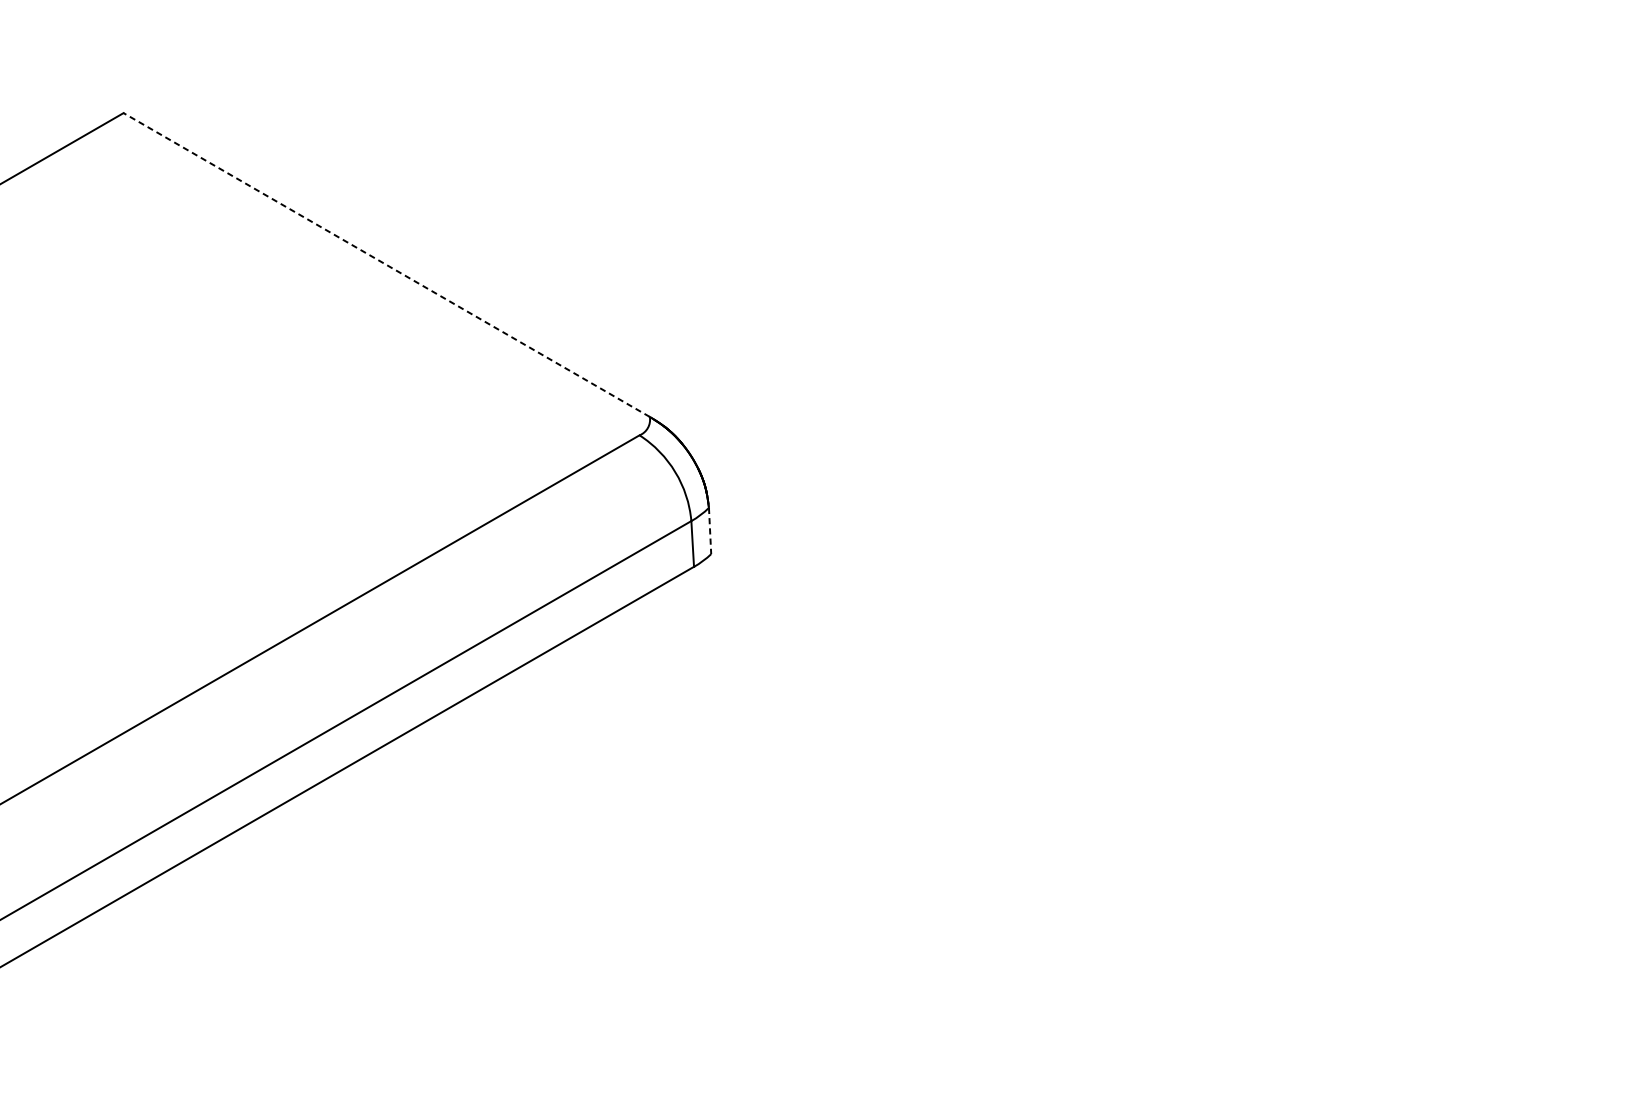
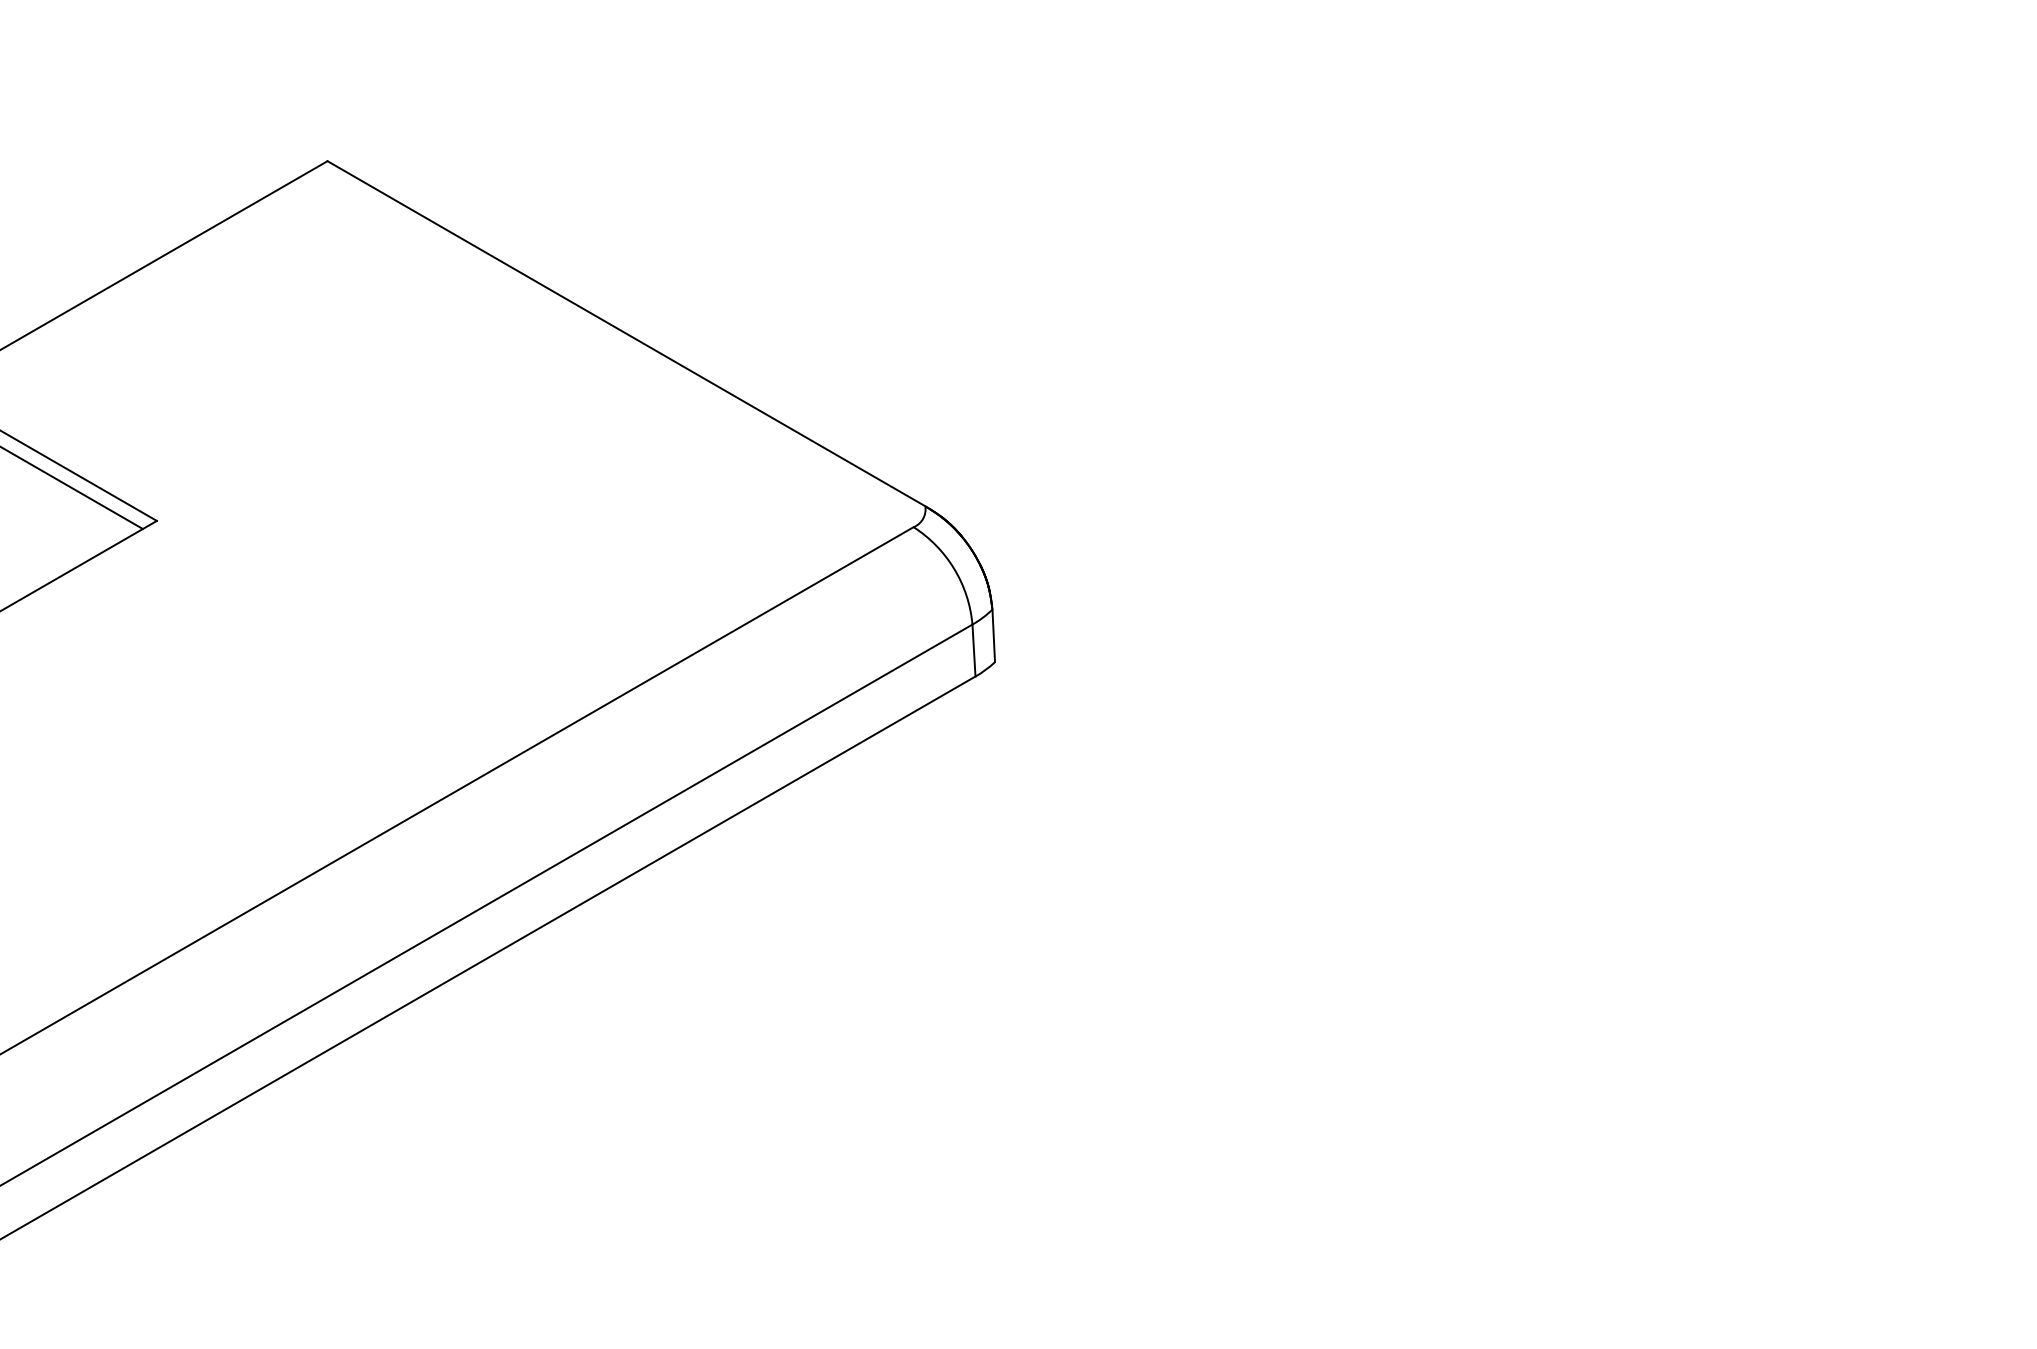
line: (386, 264) -> (626, 333), dashed -> solid
line: (709, 531) -> (993, 636), dashed -> solid

